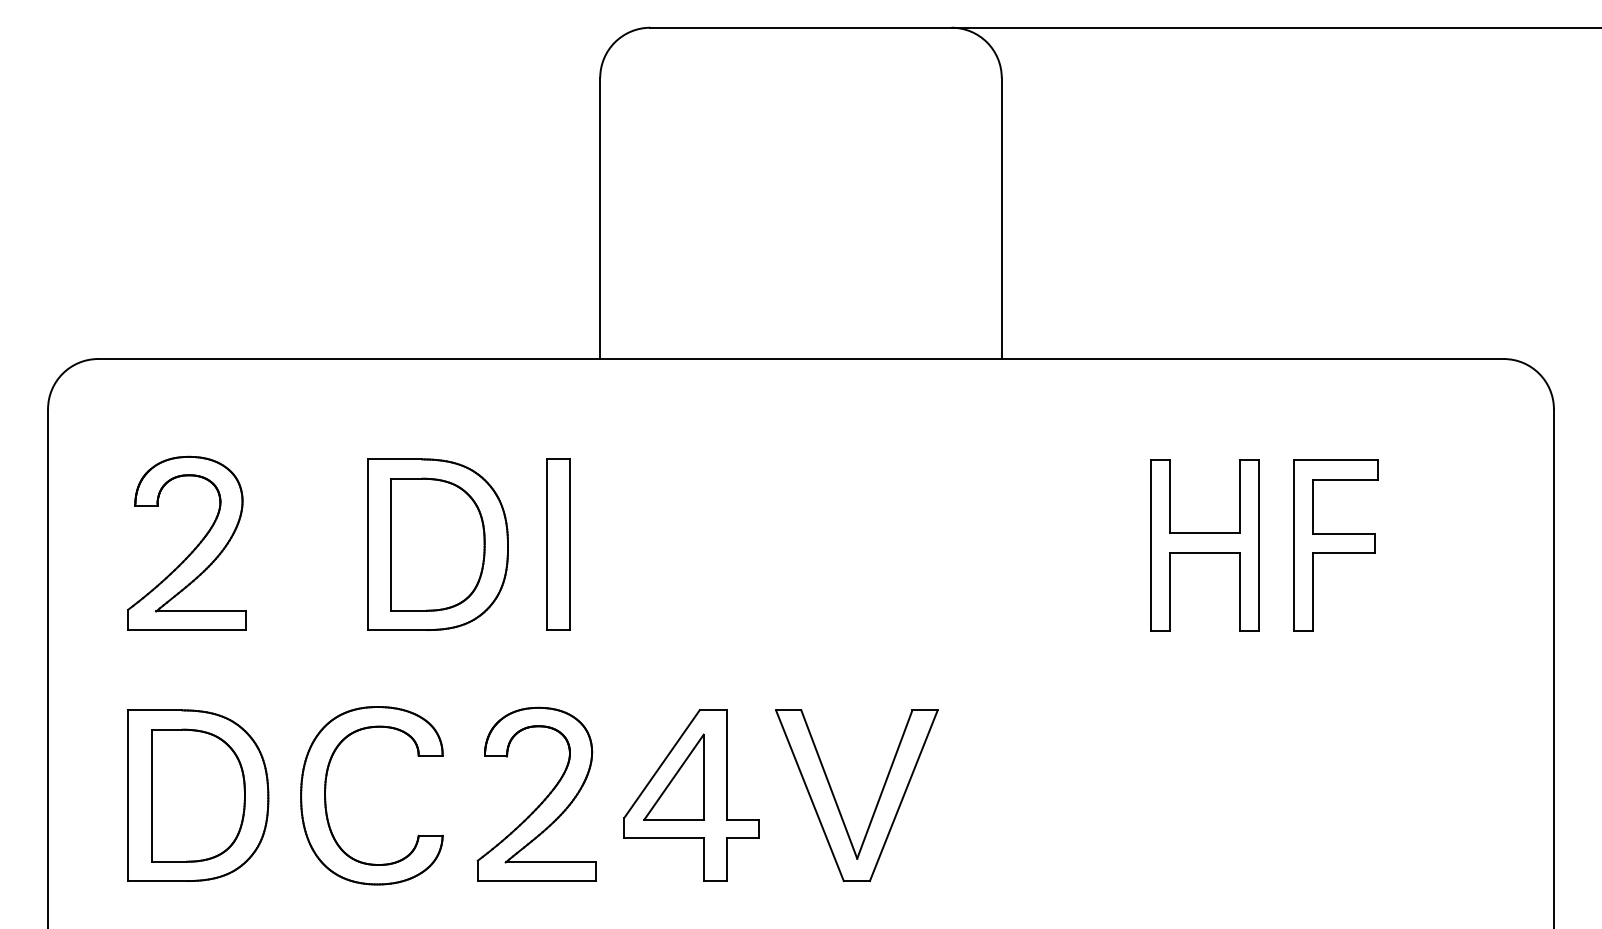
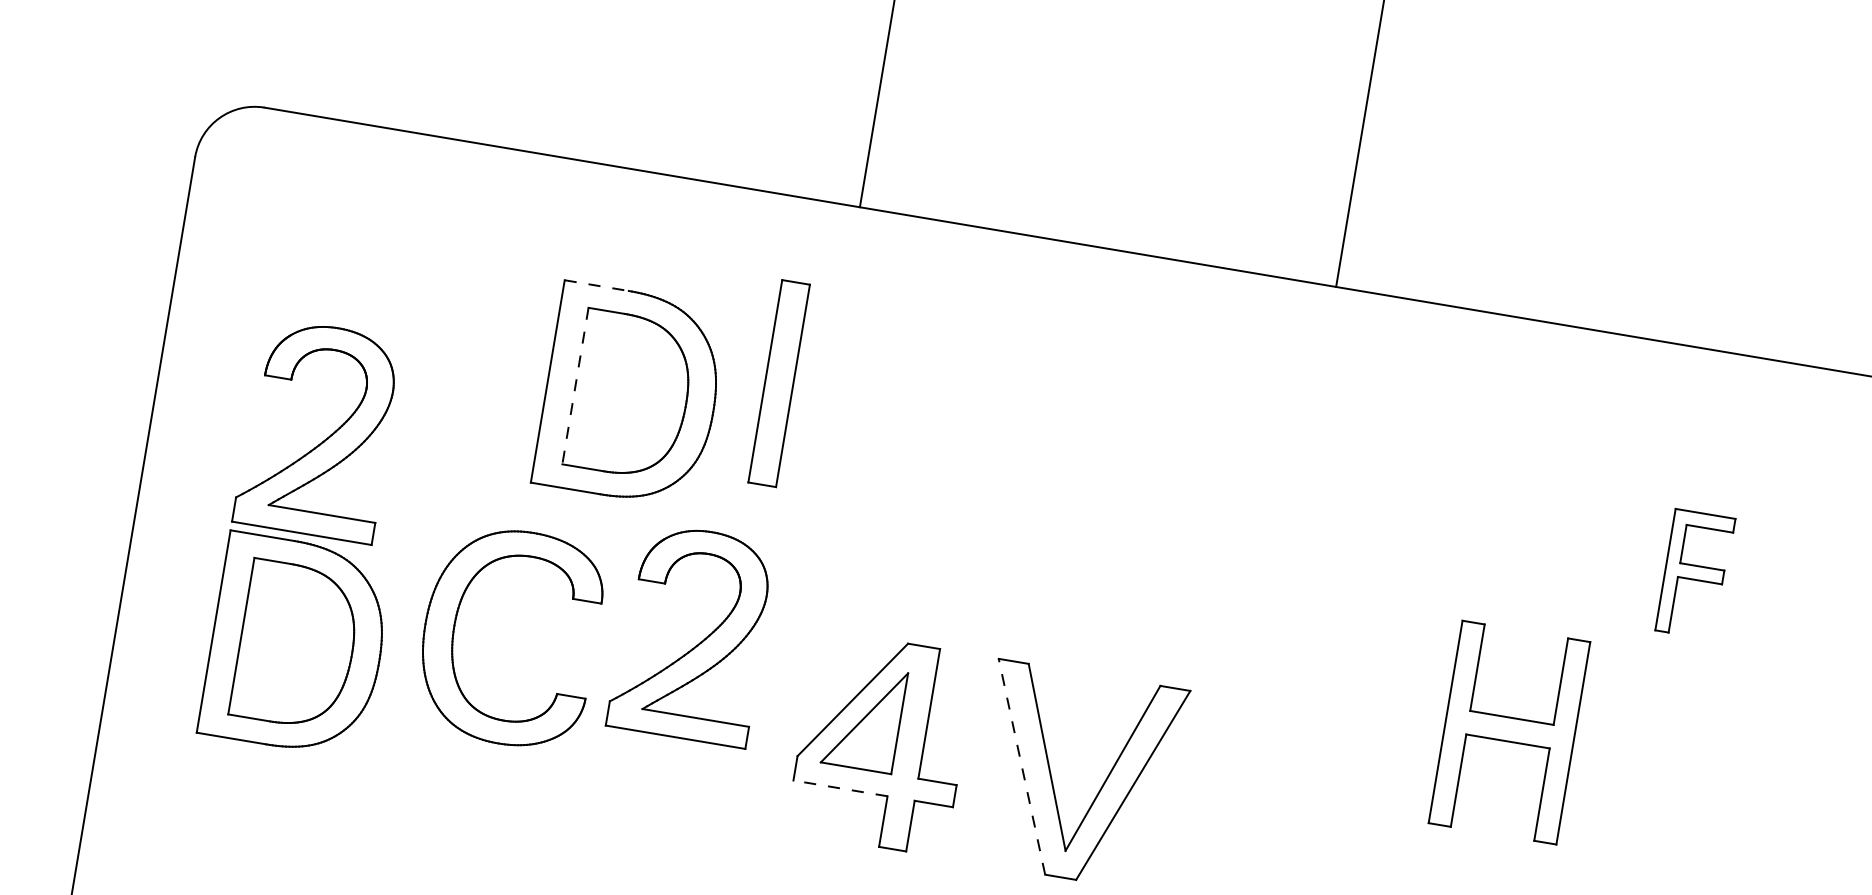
line: (395, 459) -> (597, 285), solid -> dashed
line: (391, 544) -> (575, 385), solid -> dashed
part: (558, 544) -> (779, 383), moved
part: (1204, 545) -> (1508, 732), moved
part: (1335, 545) -> (1694, 574), size x0.6
part: (193, 549) -> (325, 439), moved
line: (809, 795) -> (1021, 766), solid -> dashed
part: (326, 798) -> (455, 631), moved
part: (543, 799) -> (699, 641), moved
line: (664, 838) -> (840, 788), solid -> dashed

